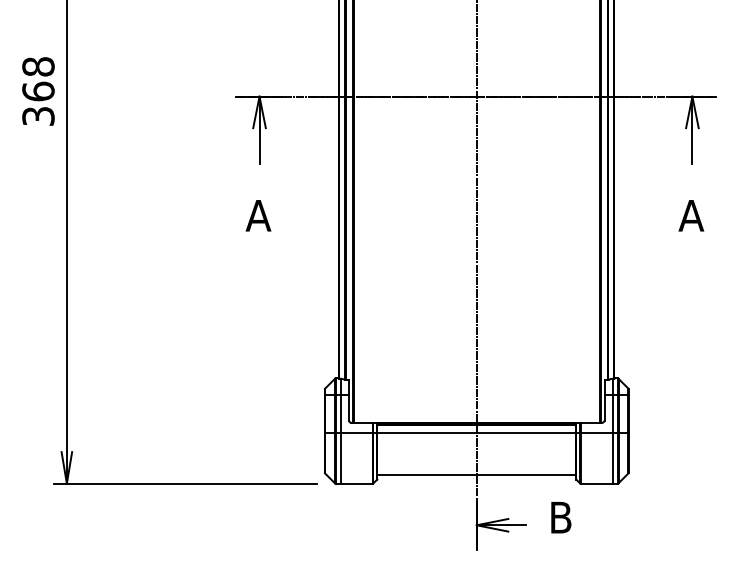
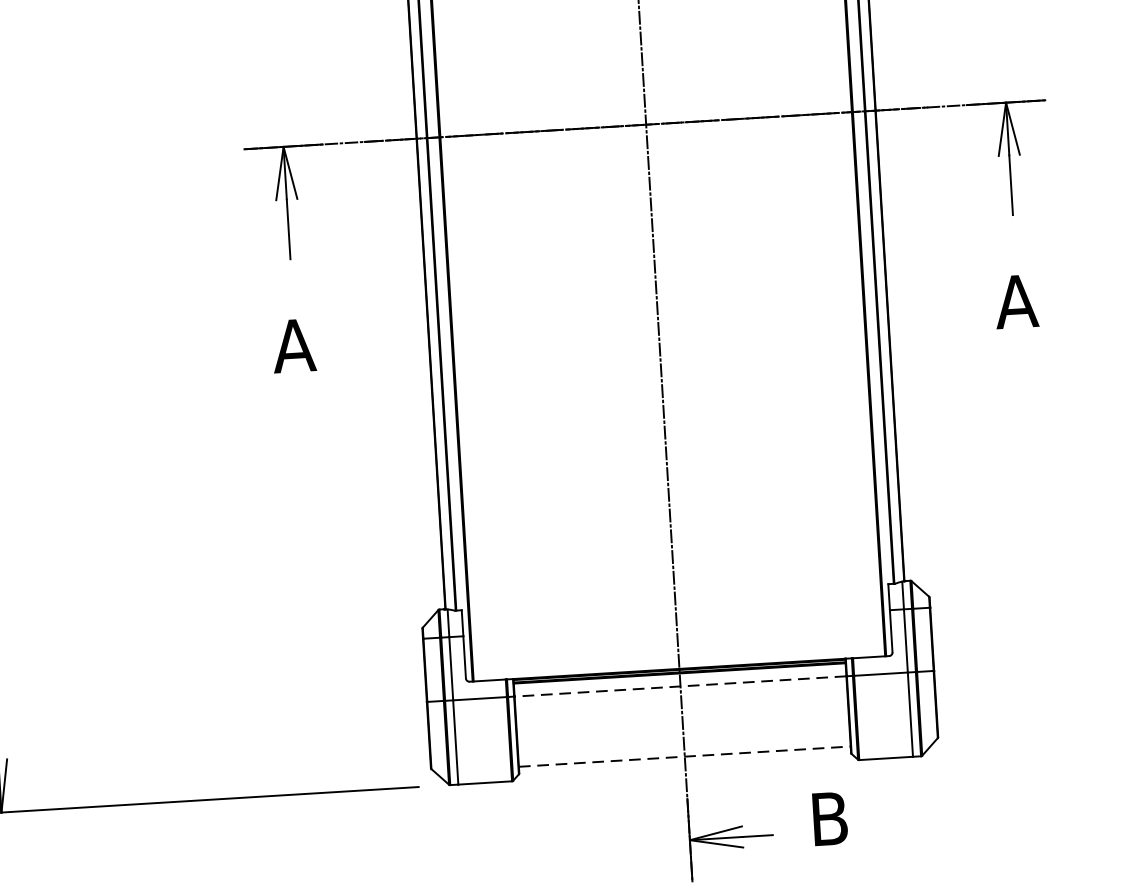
line: (476, 433) -> (680, 687), solid -> dashed
line: (477, 475) -> (686, 757), solid -> dashed

